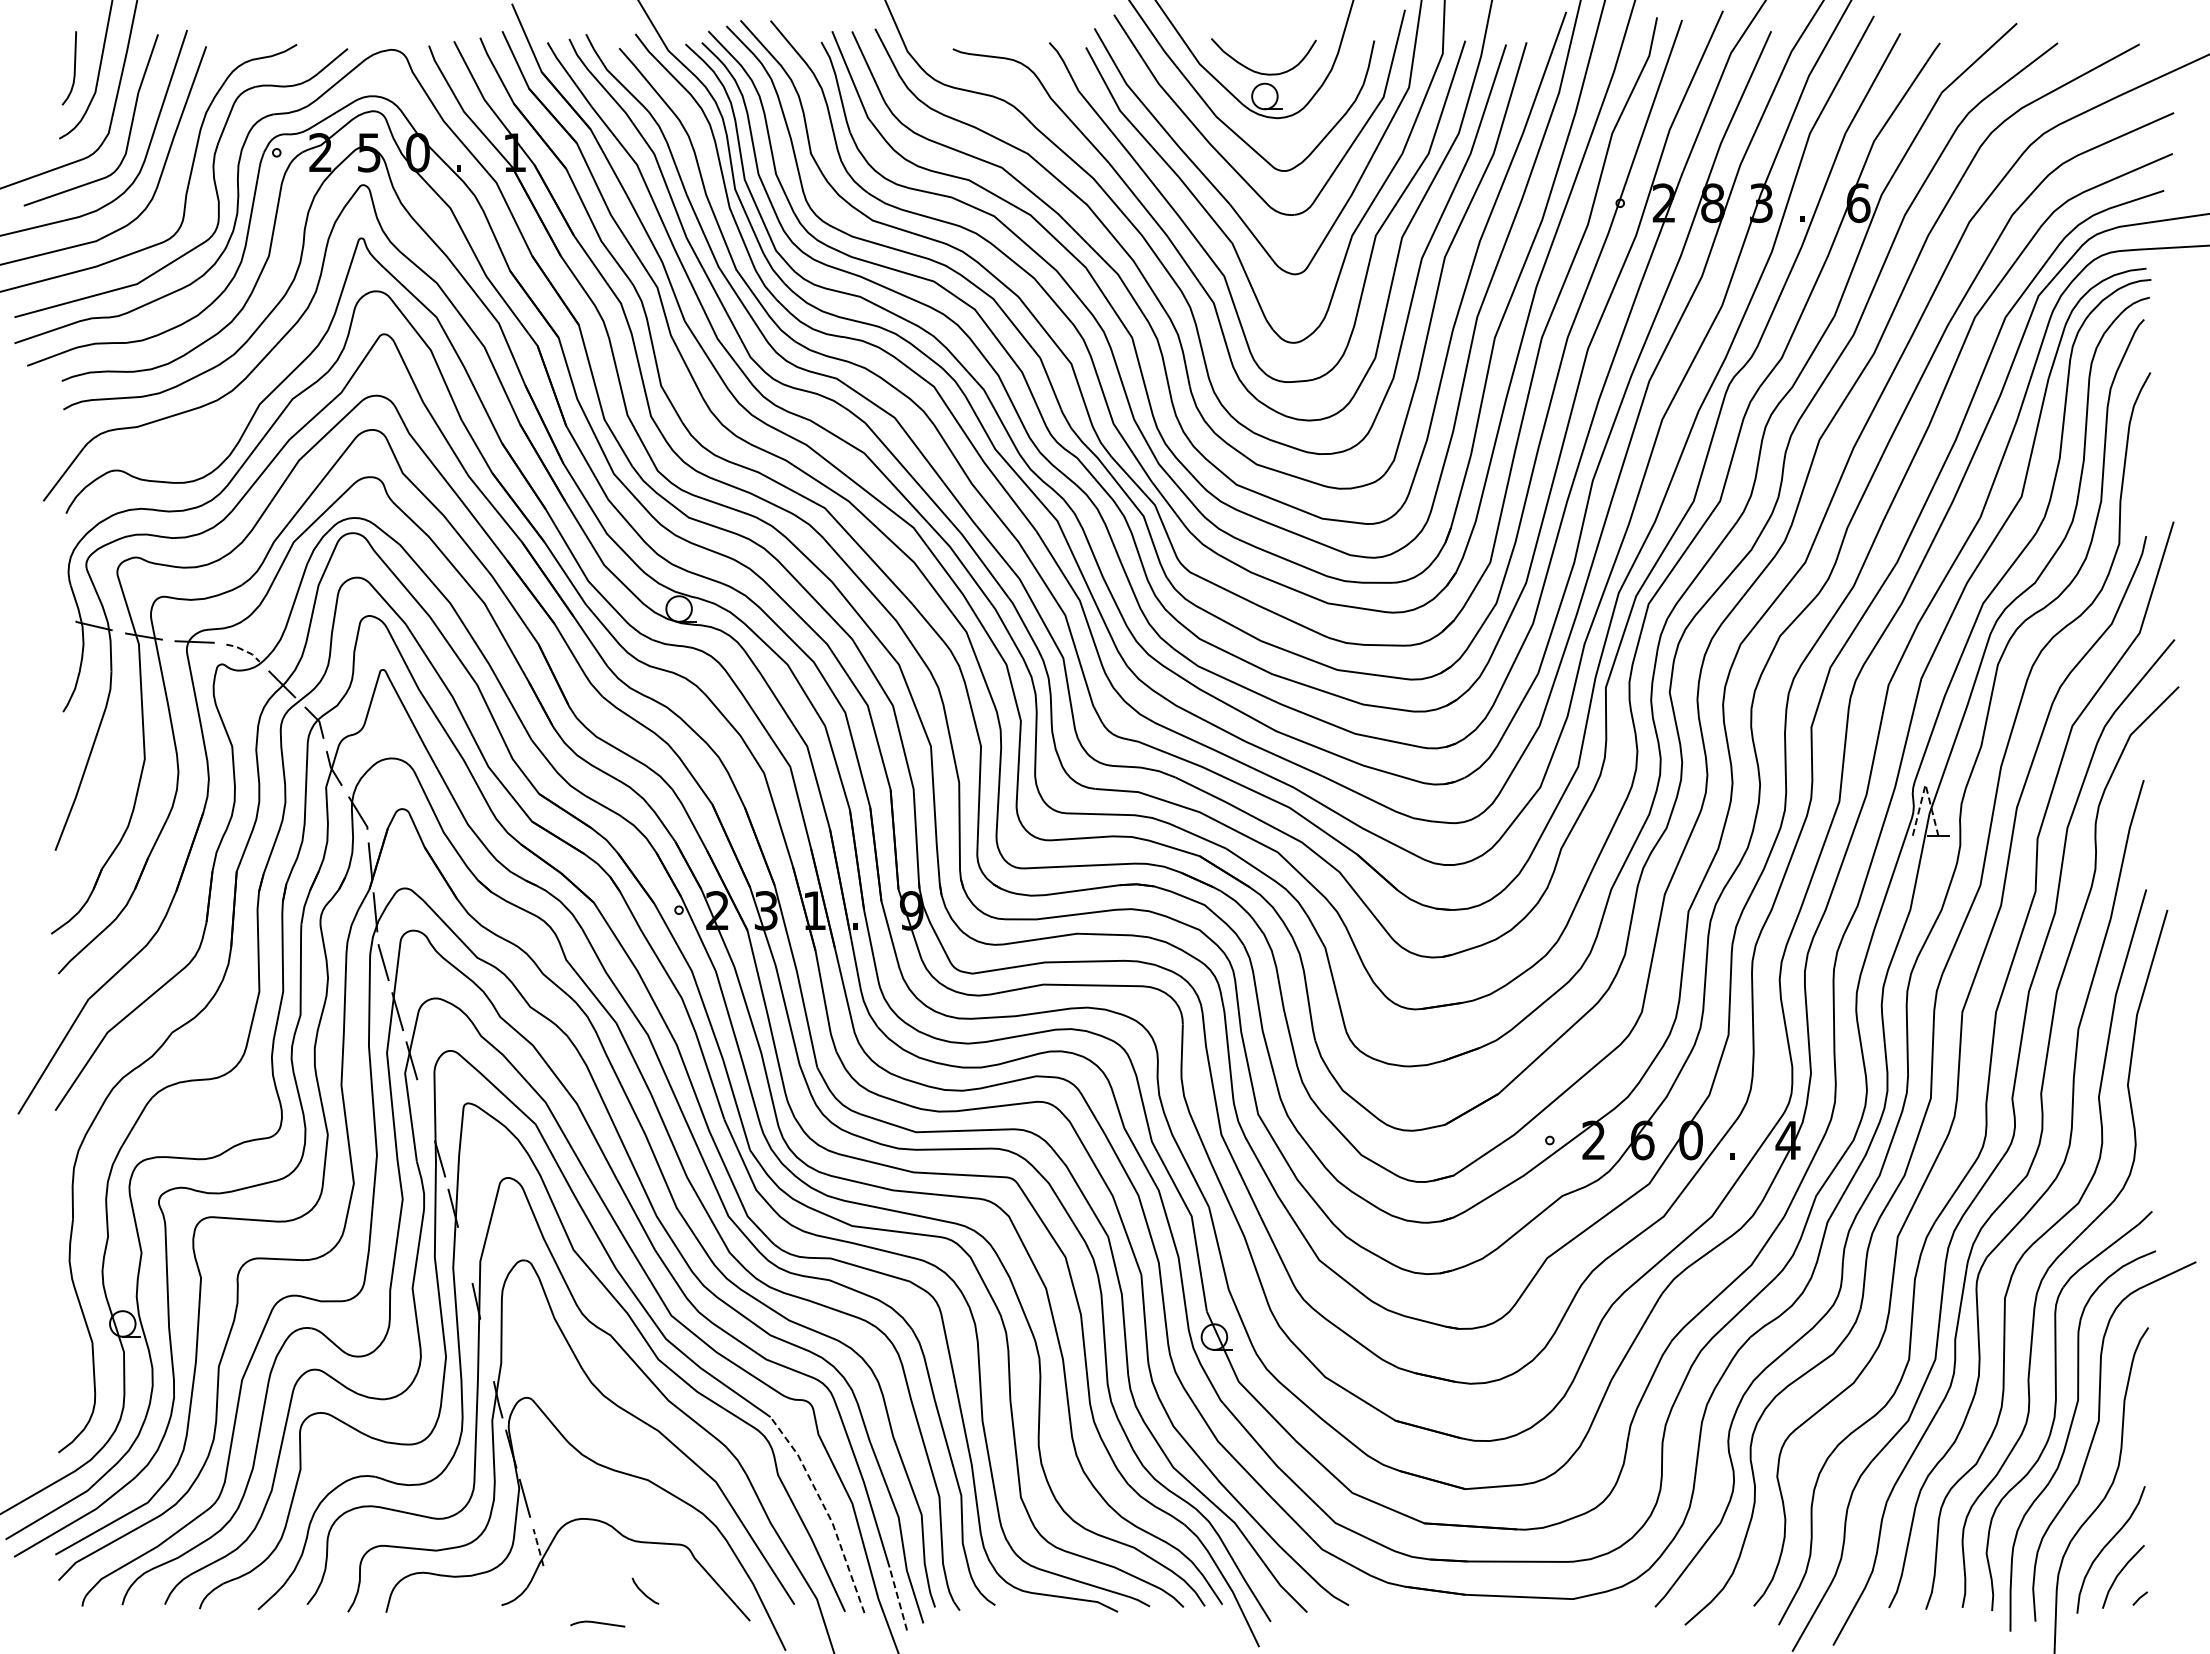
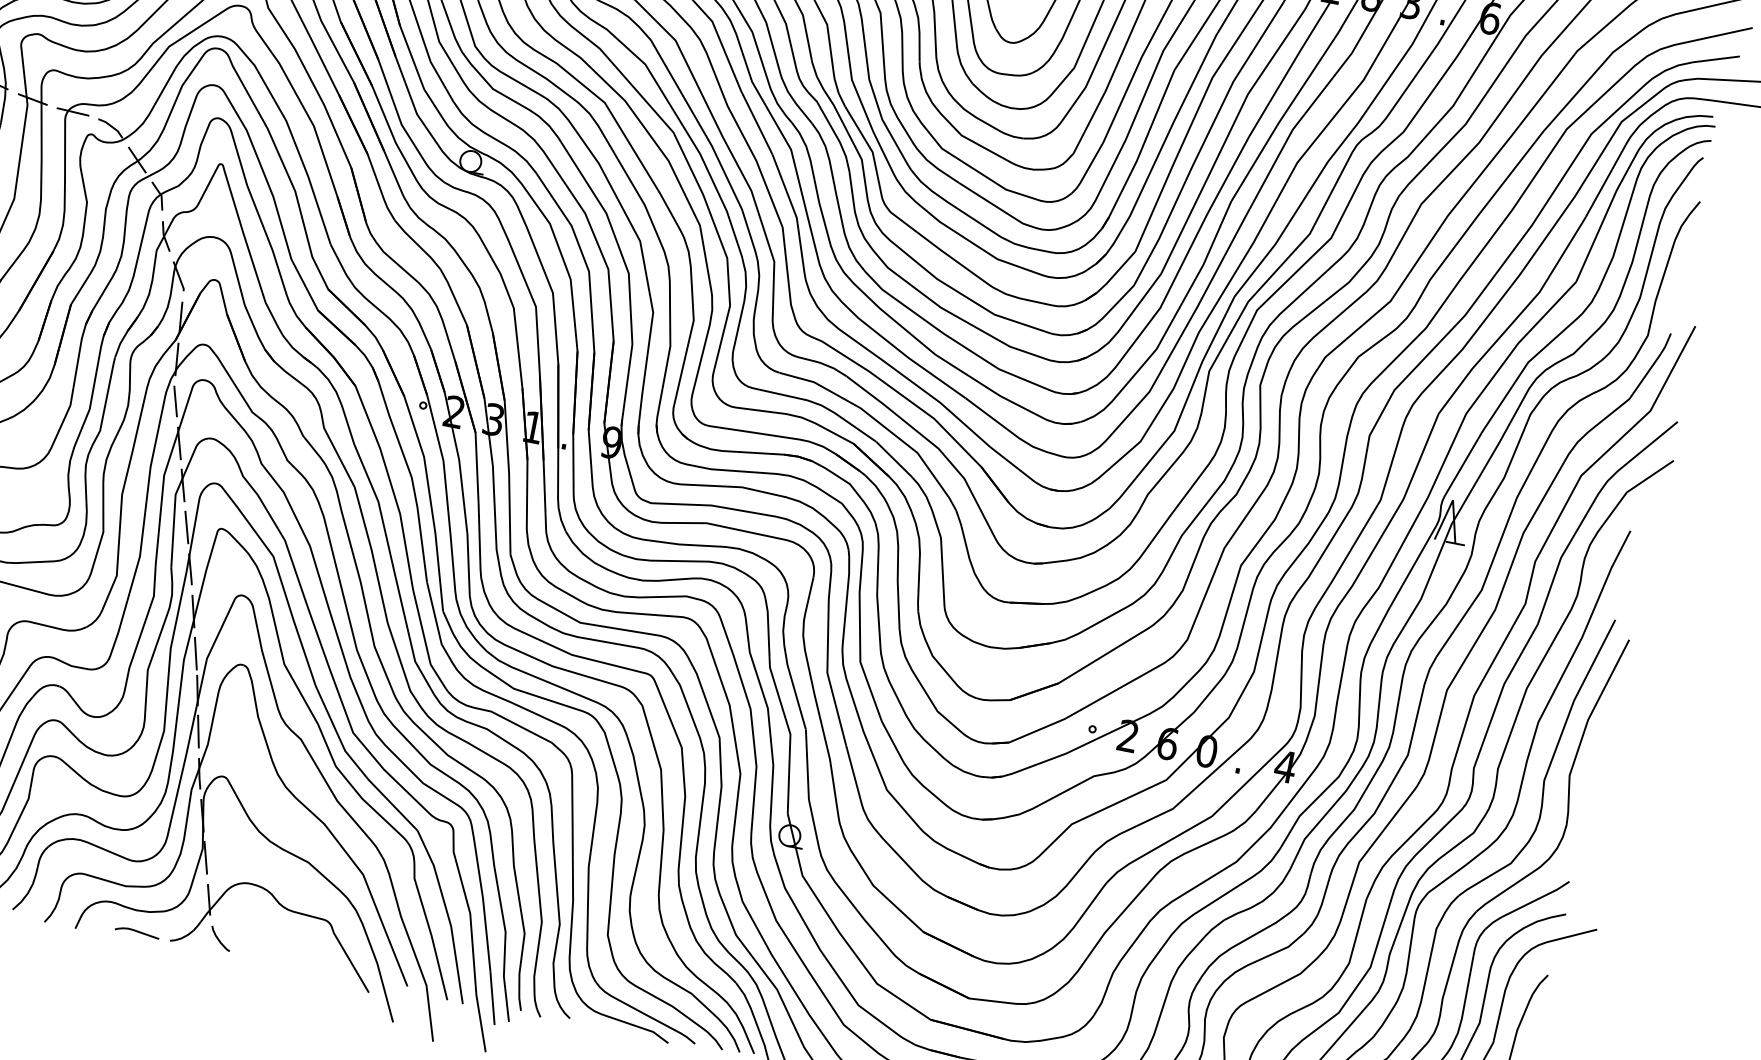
line: (244, 650) -> (112, 126), dashed -> solid
line: (1925, 784) -> (1453, 500), dashed -> solid
line: (425, 1109) -> (186, 527), added
line: (465, 1257) -> (195, 653), added
line: (486, 1349) -> (198, 731), added
line: (826, 1510) -> (448, 915), dashed -> solid
line: (538, 1546) -> (209, 898), dashed -> solid
curve: (643, 1591) -> (219, 938), moved
line: (898, 1598) -> (492, 997), dashed -> solid
curve: (597, 1623) -> (137, 932), moved

